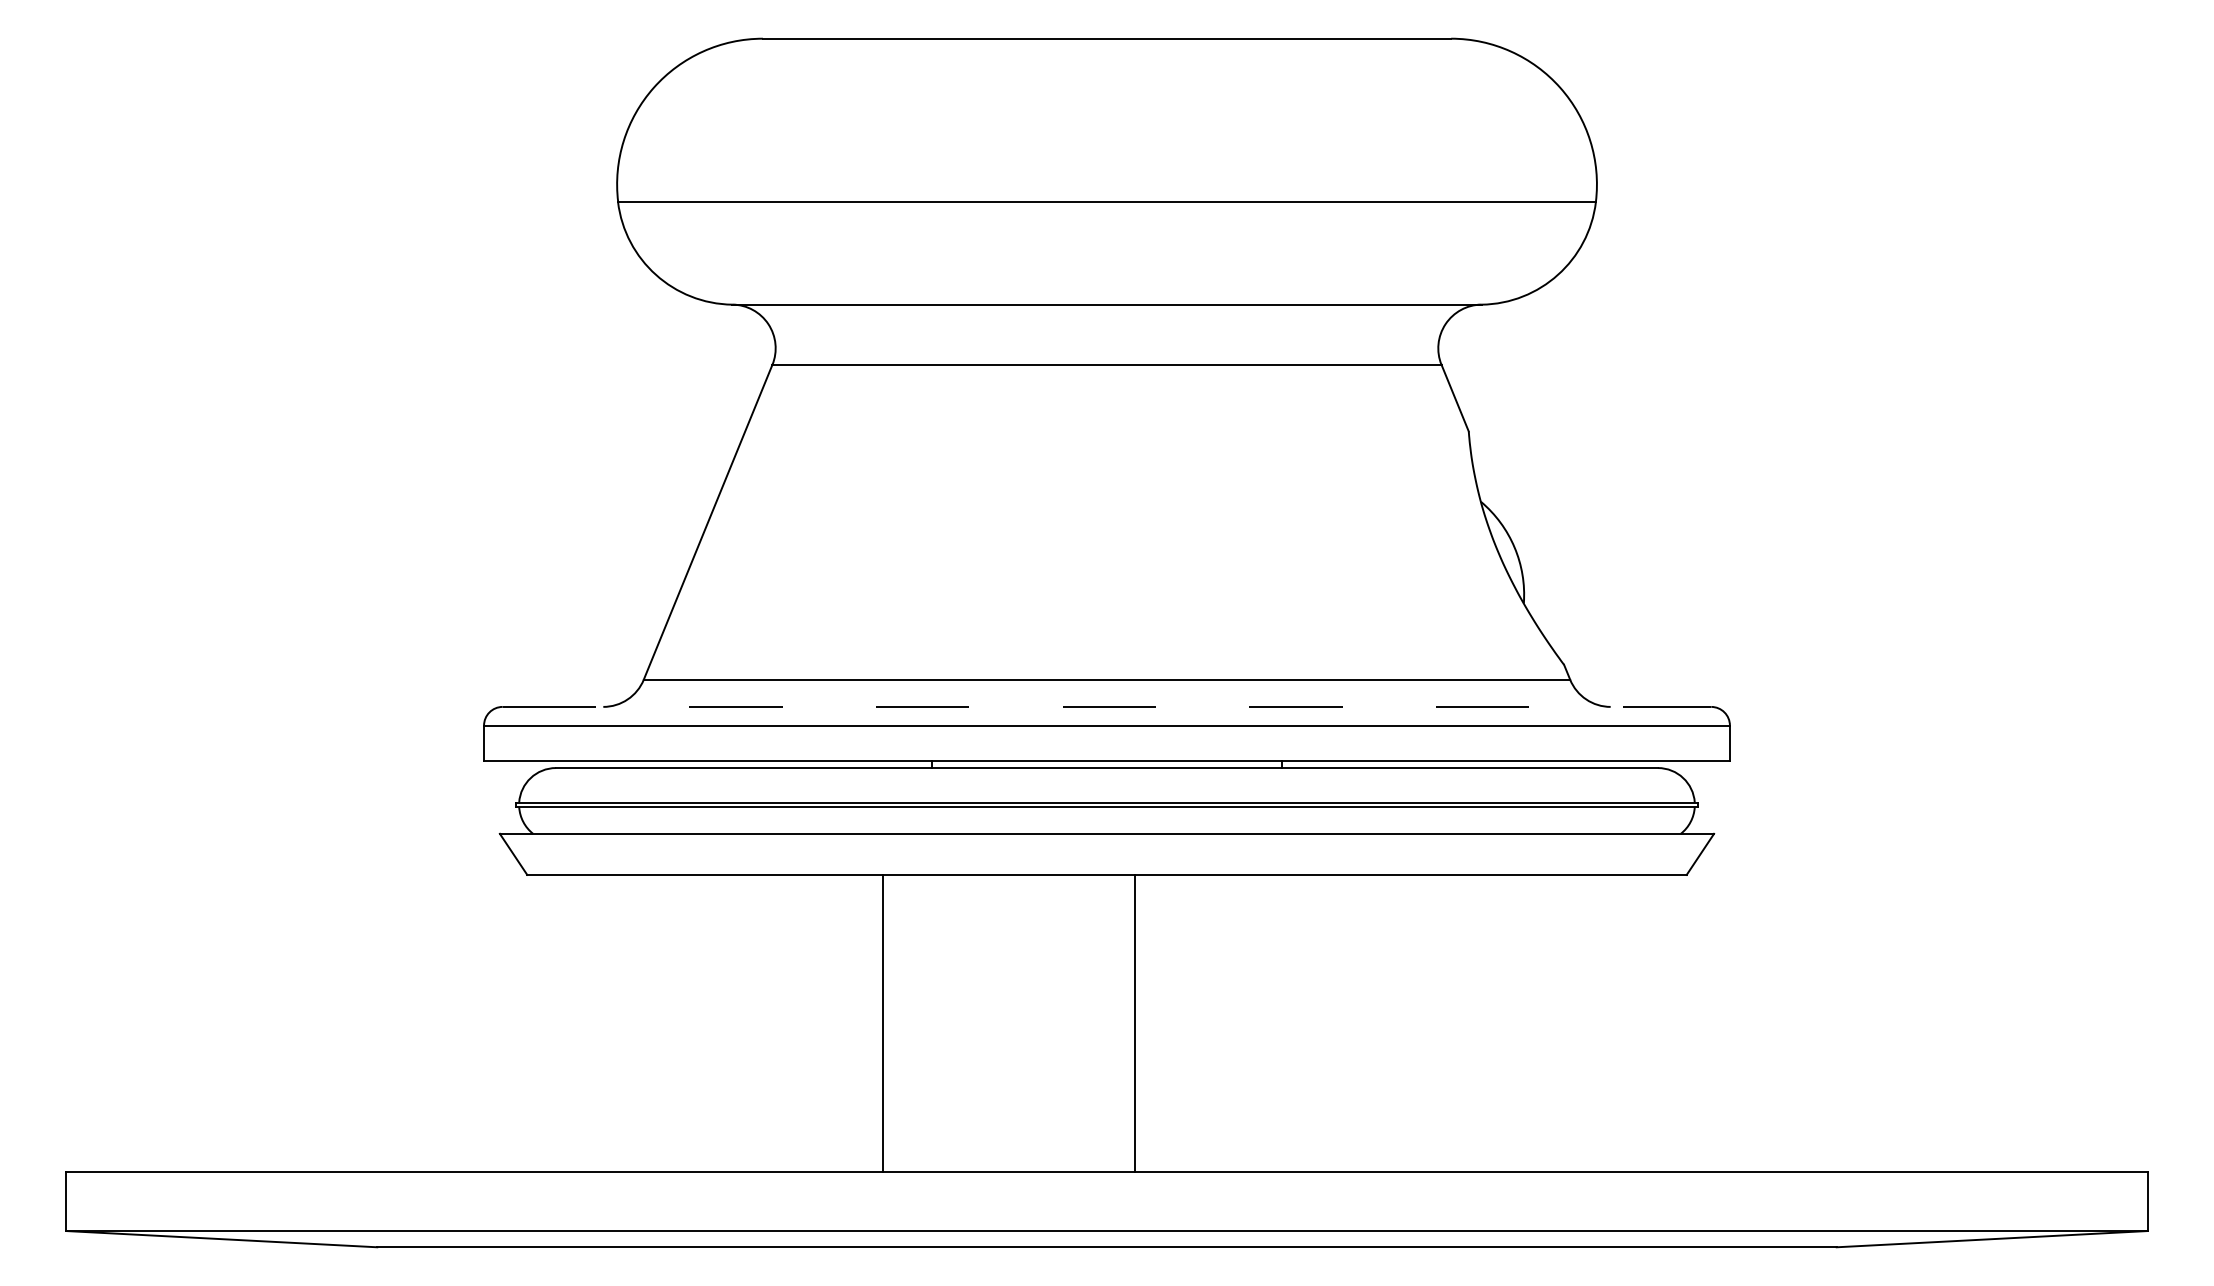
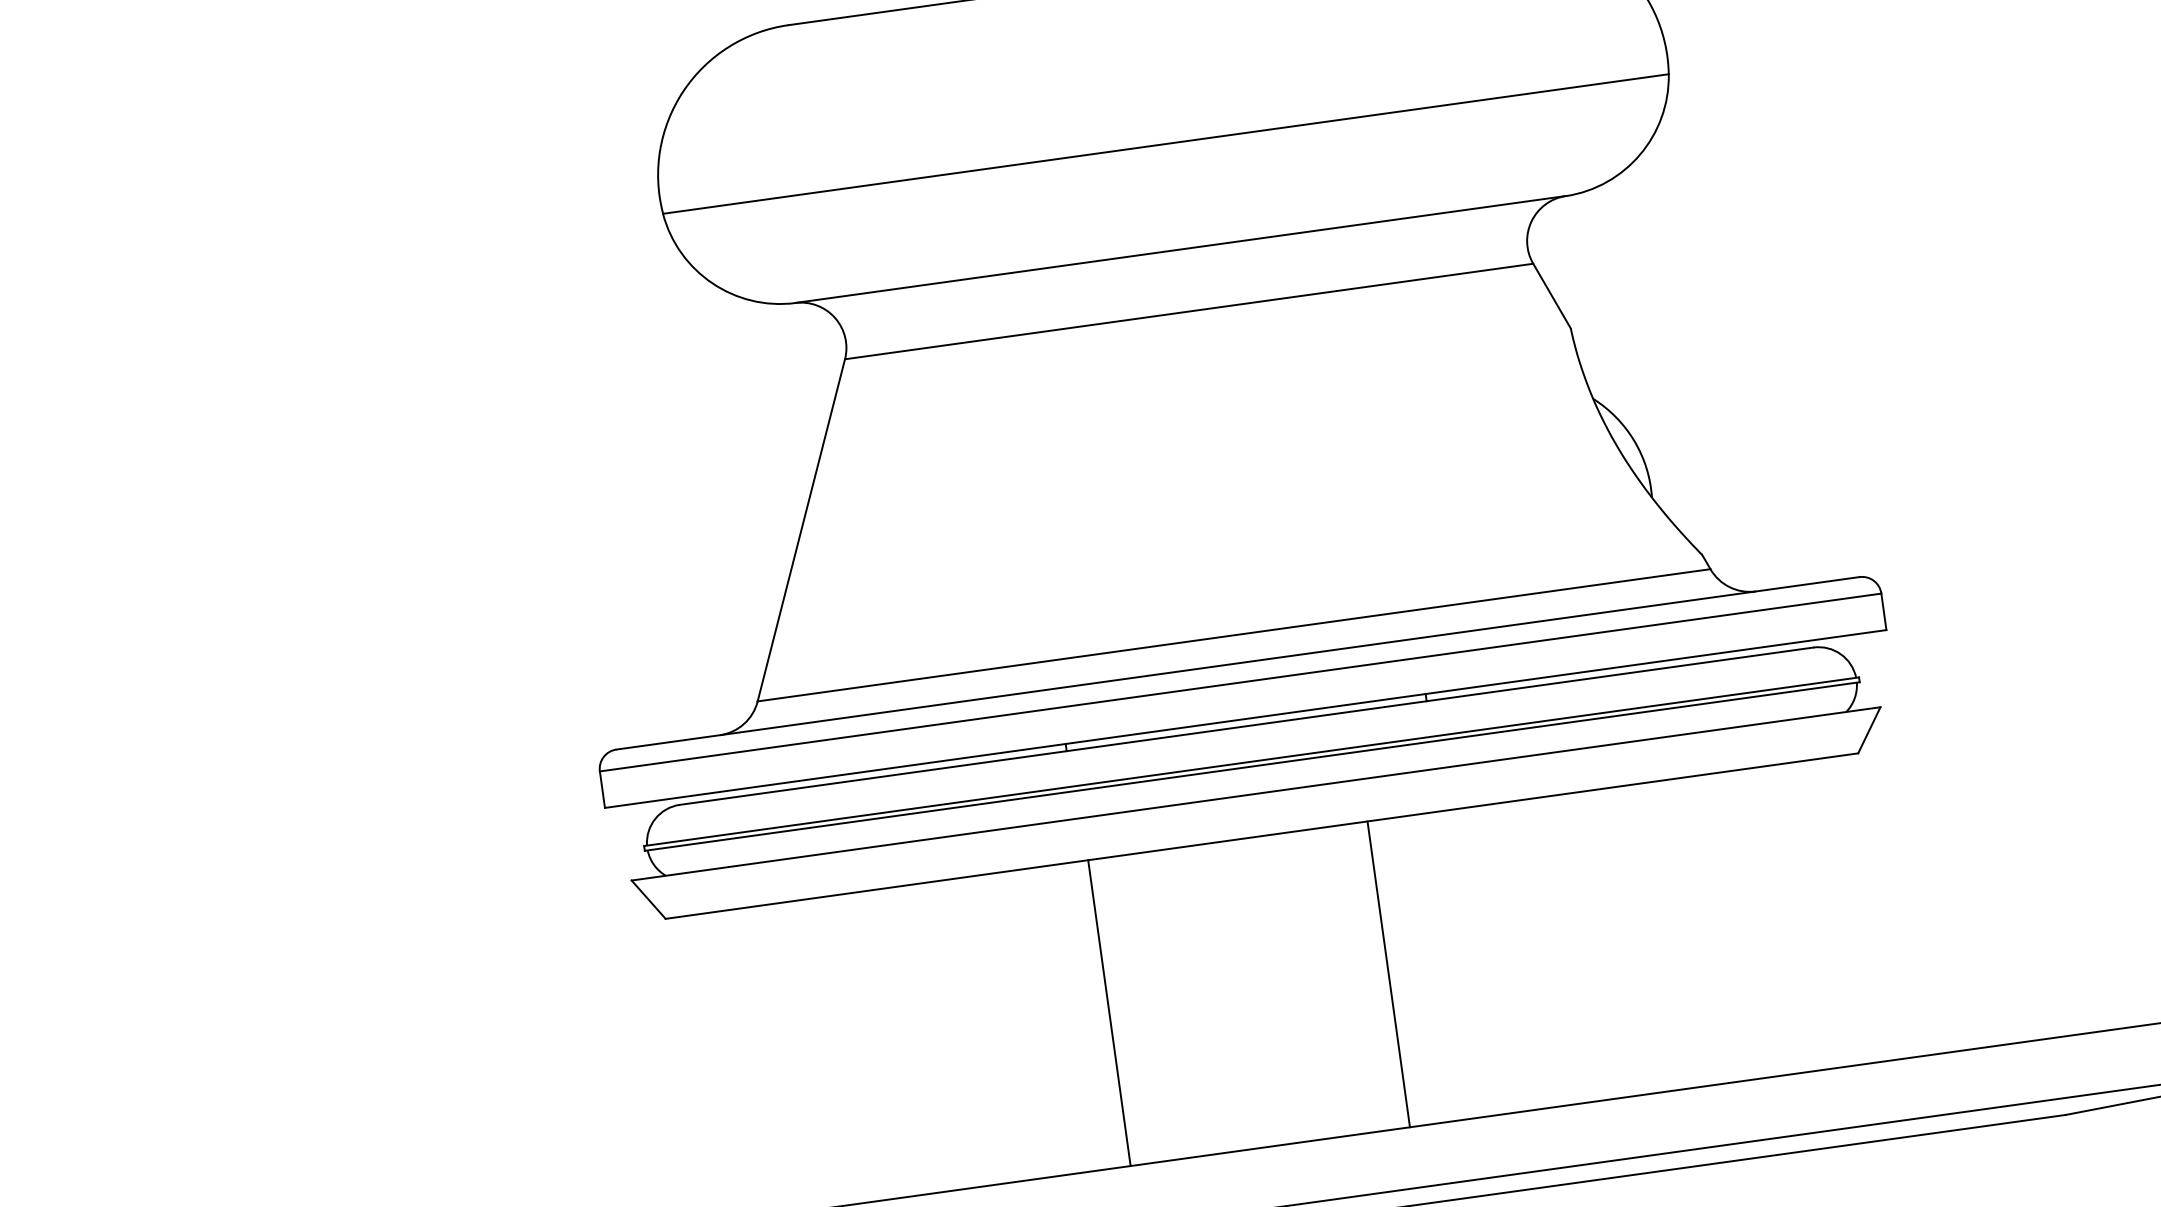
line: (1107, 706) -> (1238, 662), dashed -> solid
line: (883, 1023) -> (1109, 1012), moved
line: (1134, 1023) -> (1388, 974), moved

